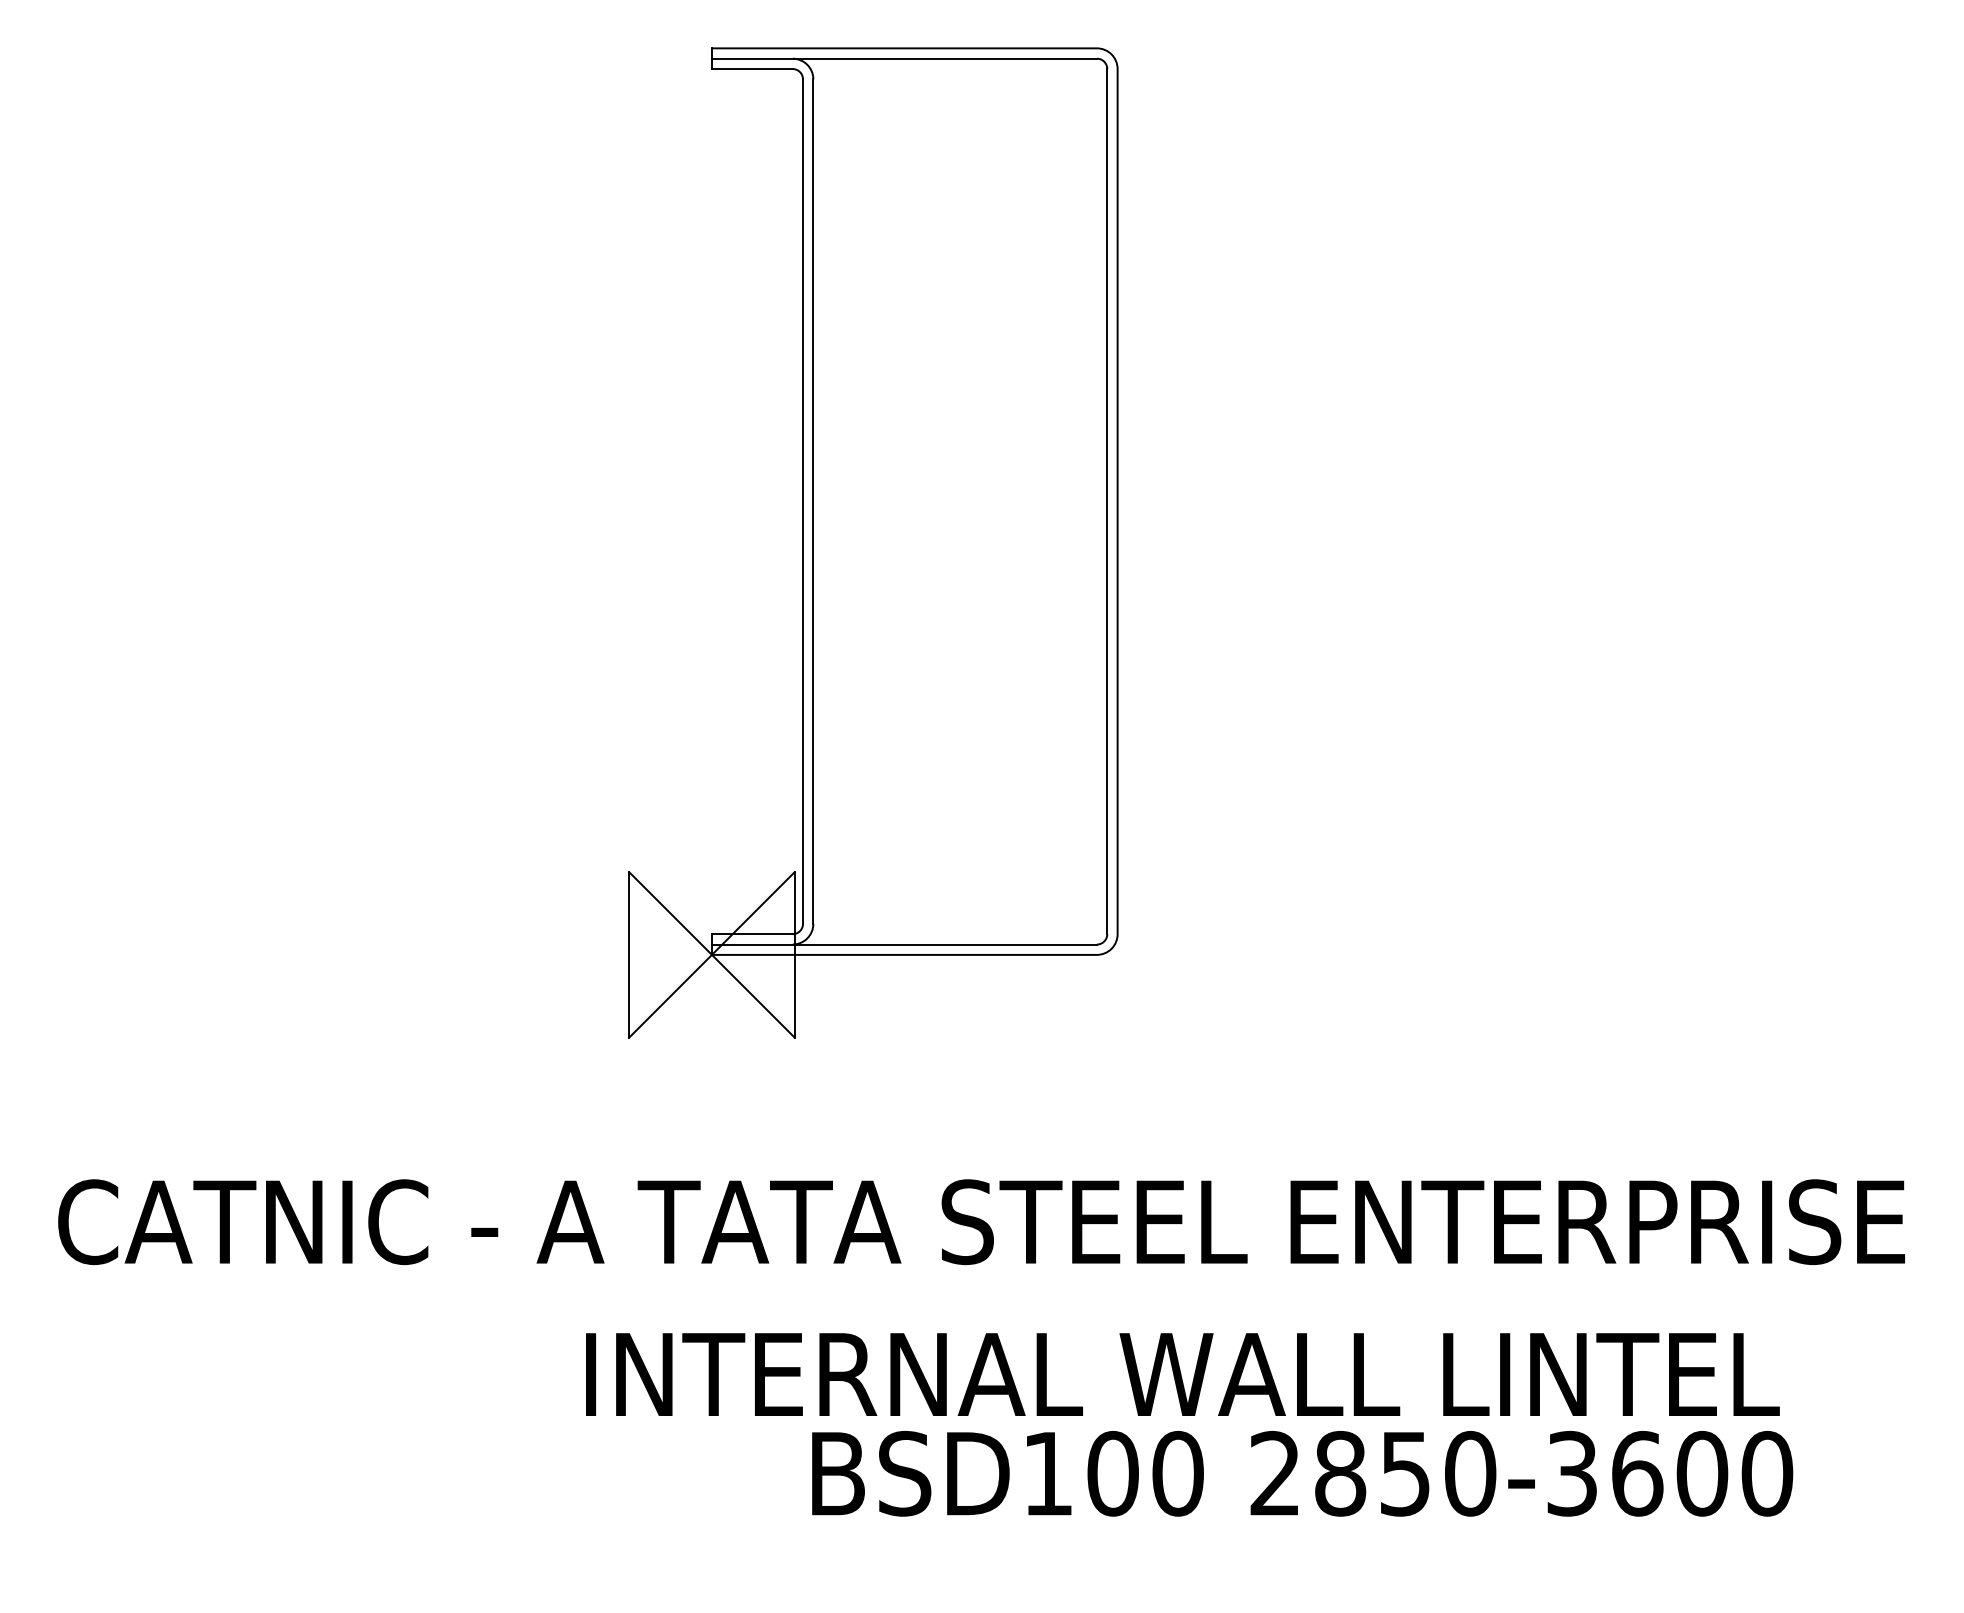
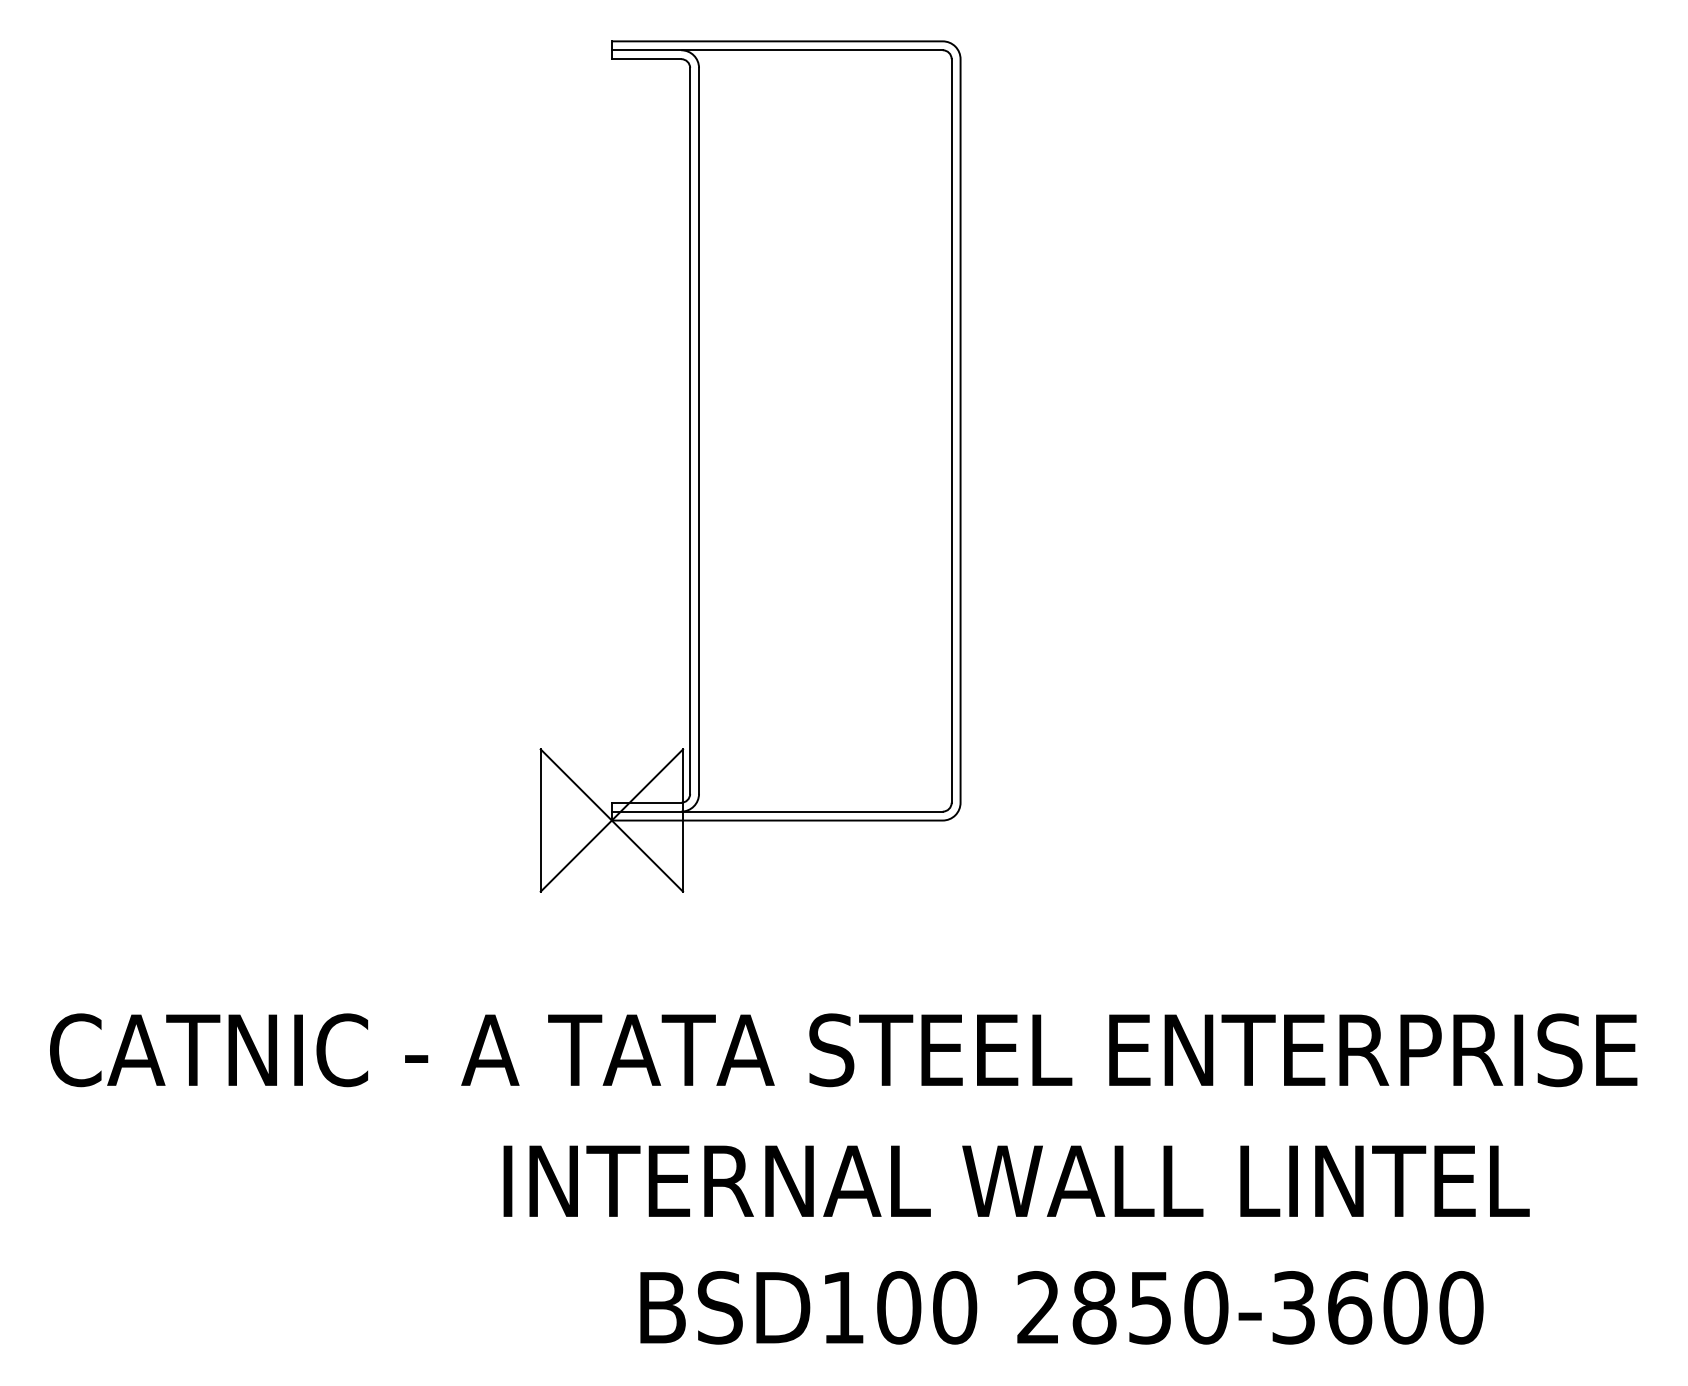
text: (1302, 1473) -> (1061, 1307), moved

